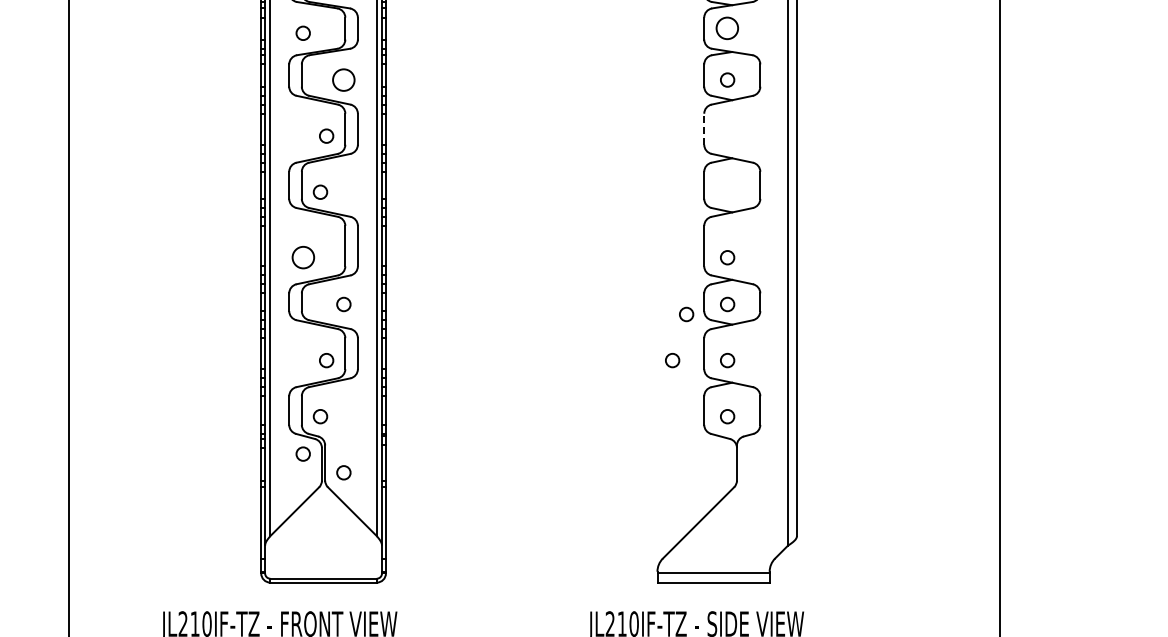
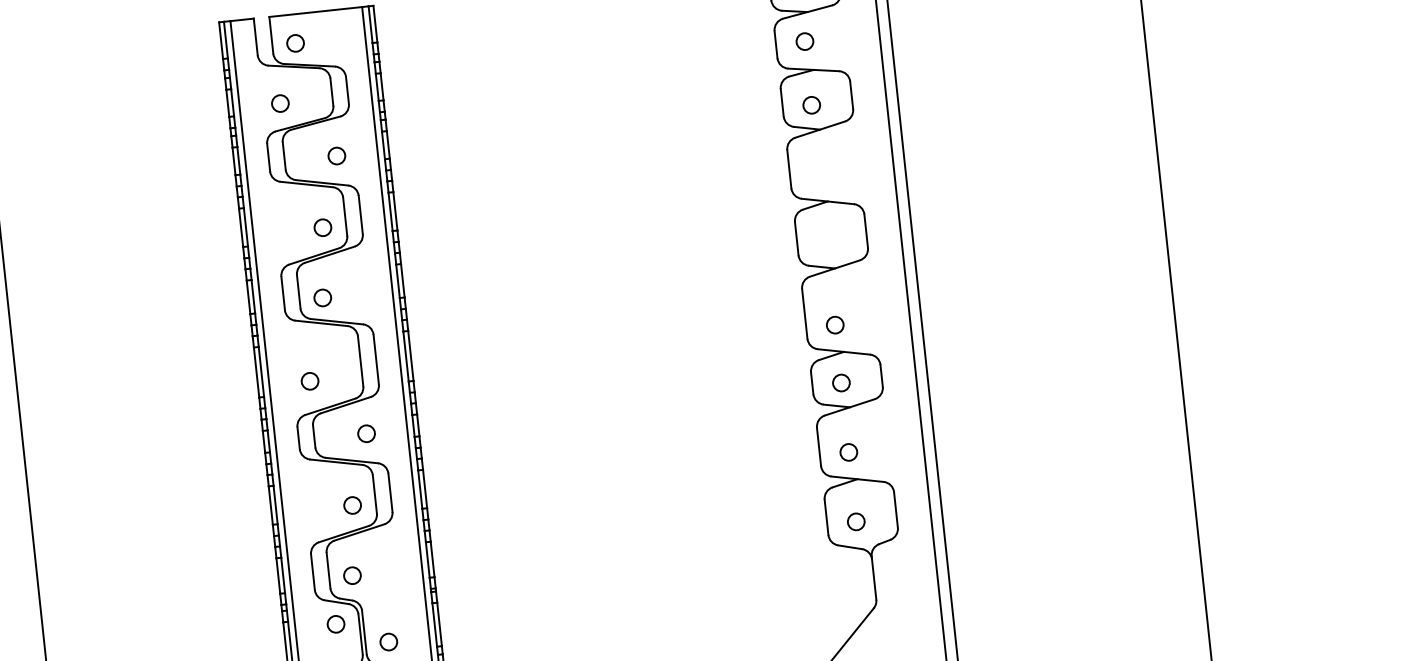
circle: (727, 28) -> (804, 41), size x0.62
circle: (343, 79) -> (336, 155), size x0.62
line: (704, 129) -> (789, 169), dashed -> solid
circle: (302, 257) -> (309, 381), size x0.62
circle: (686, 314) -> (791, 400), removed
circle: (672, 360) -> (780, 459), removed

